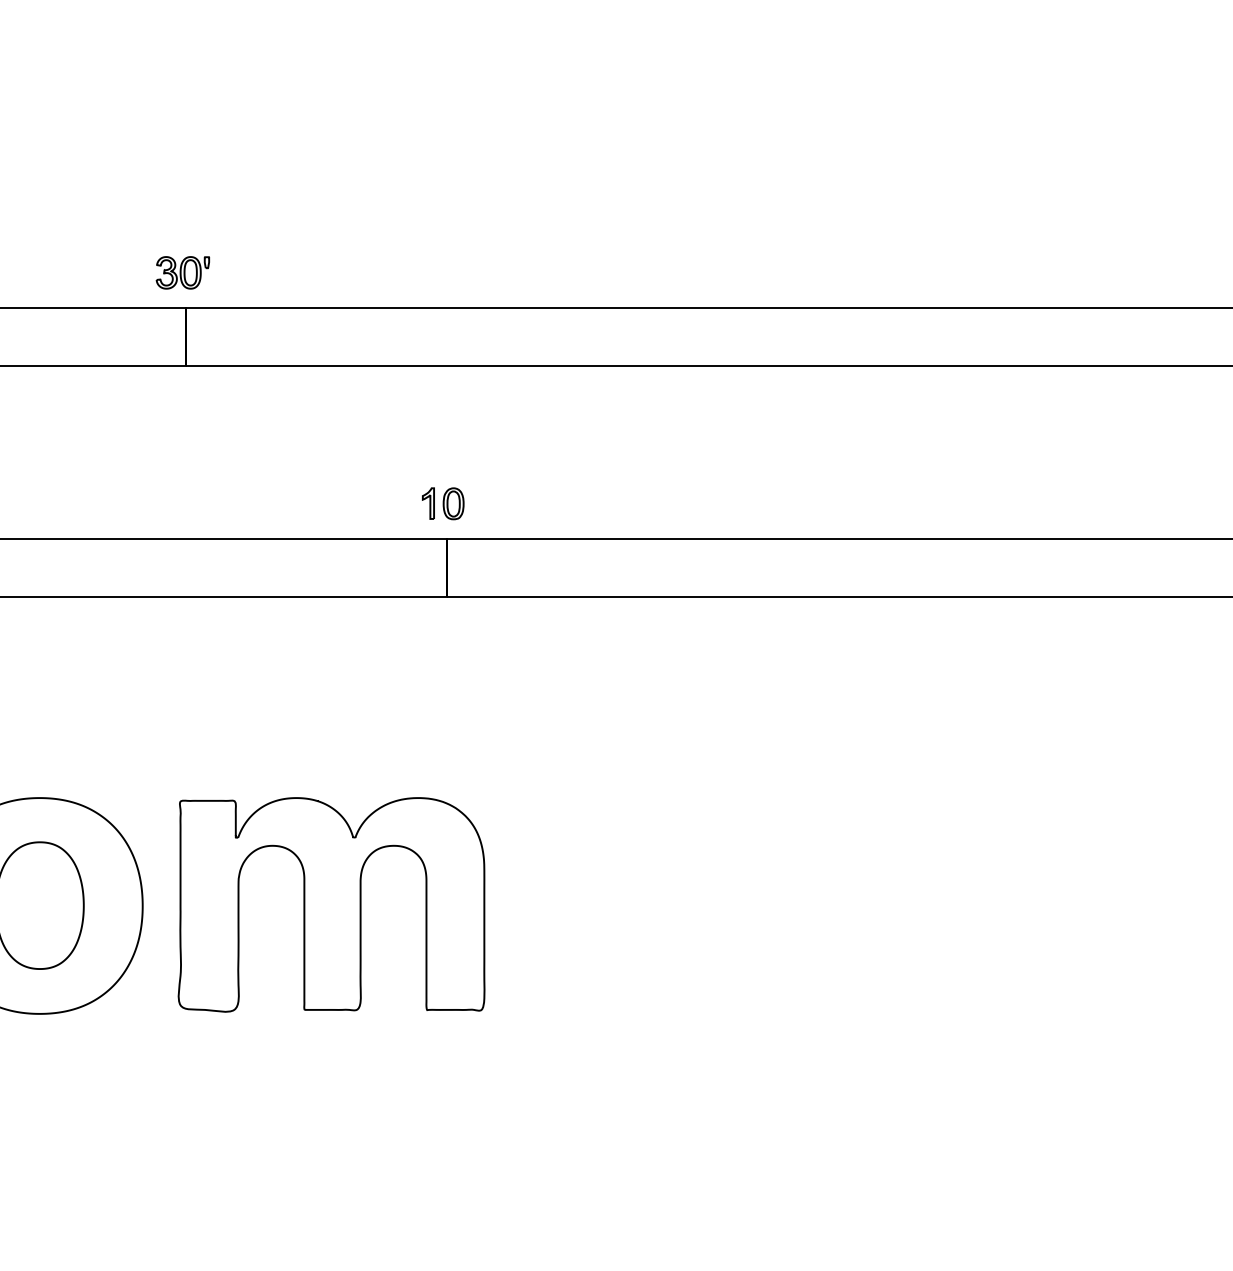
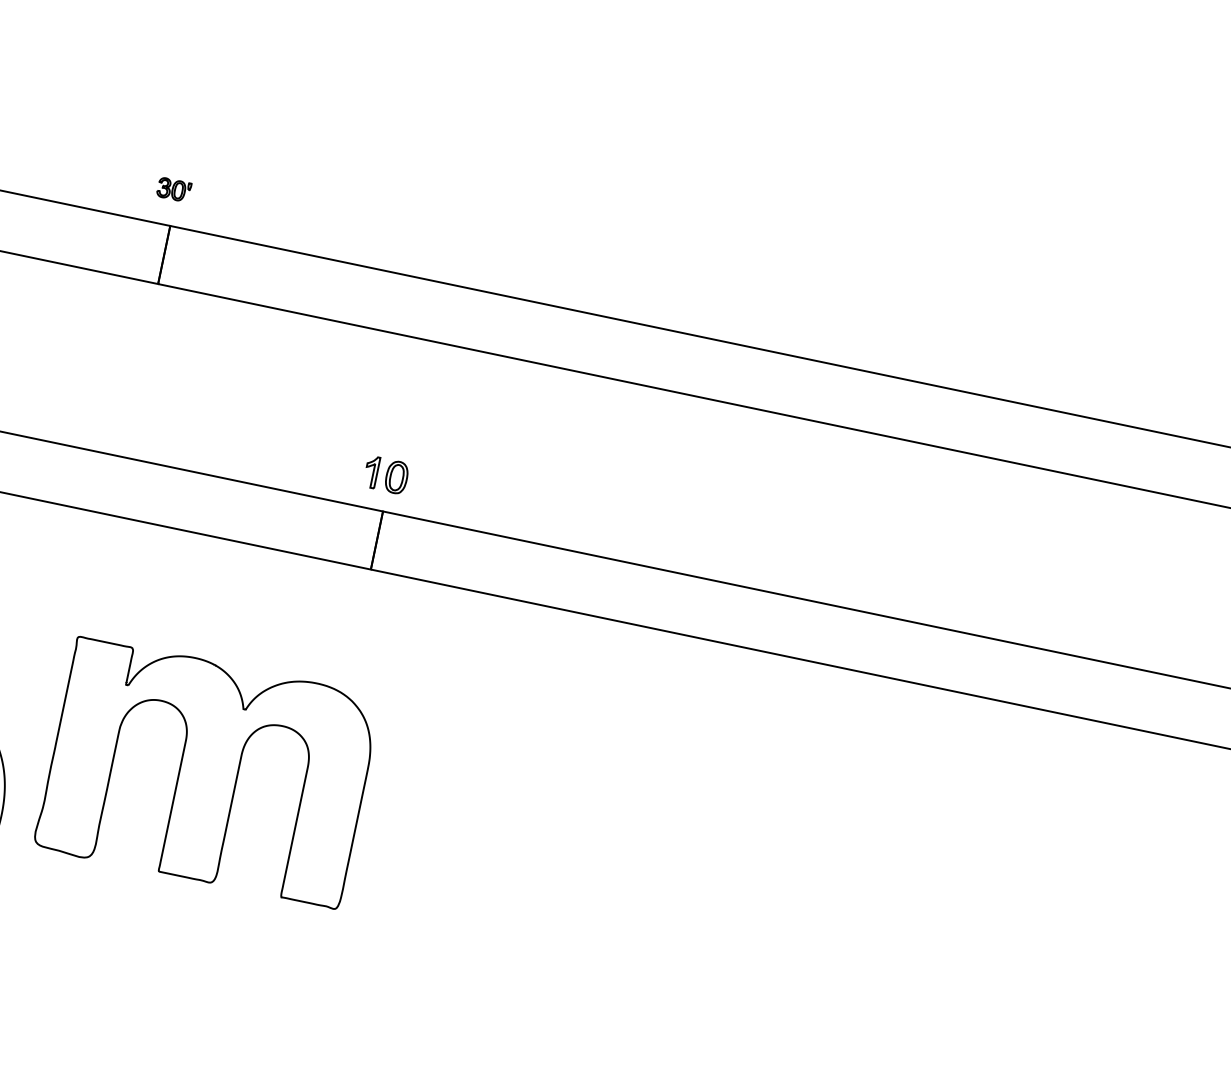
part: (182, 272) -> (173, 189), size x0.6
part: (331, 904) -> (207, 771), moved

